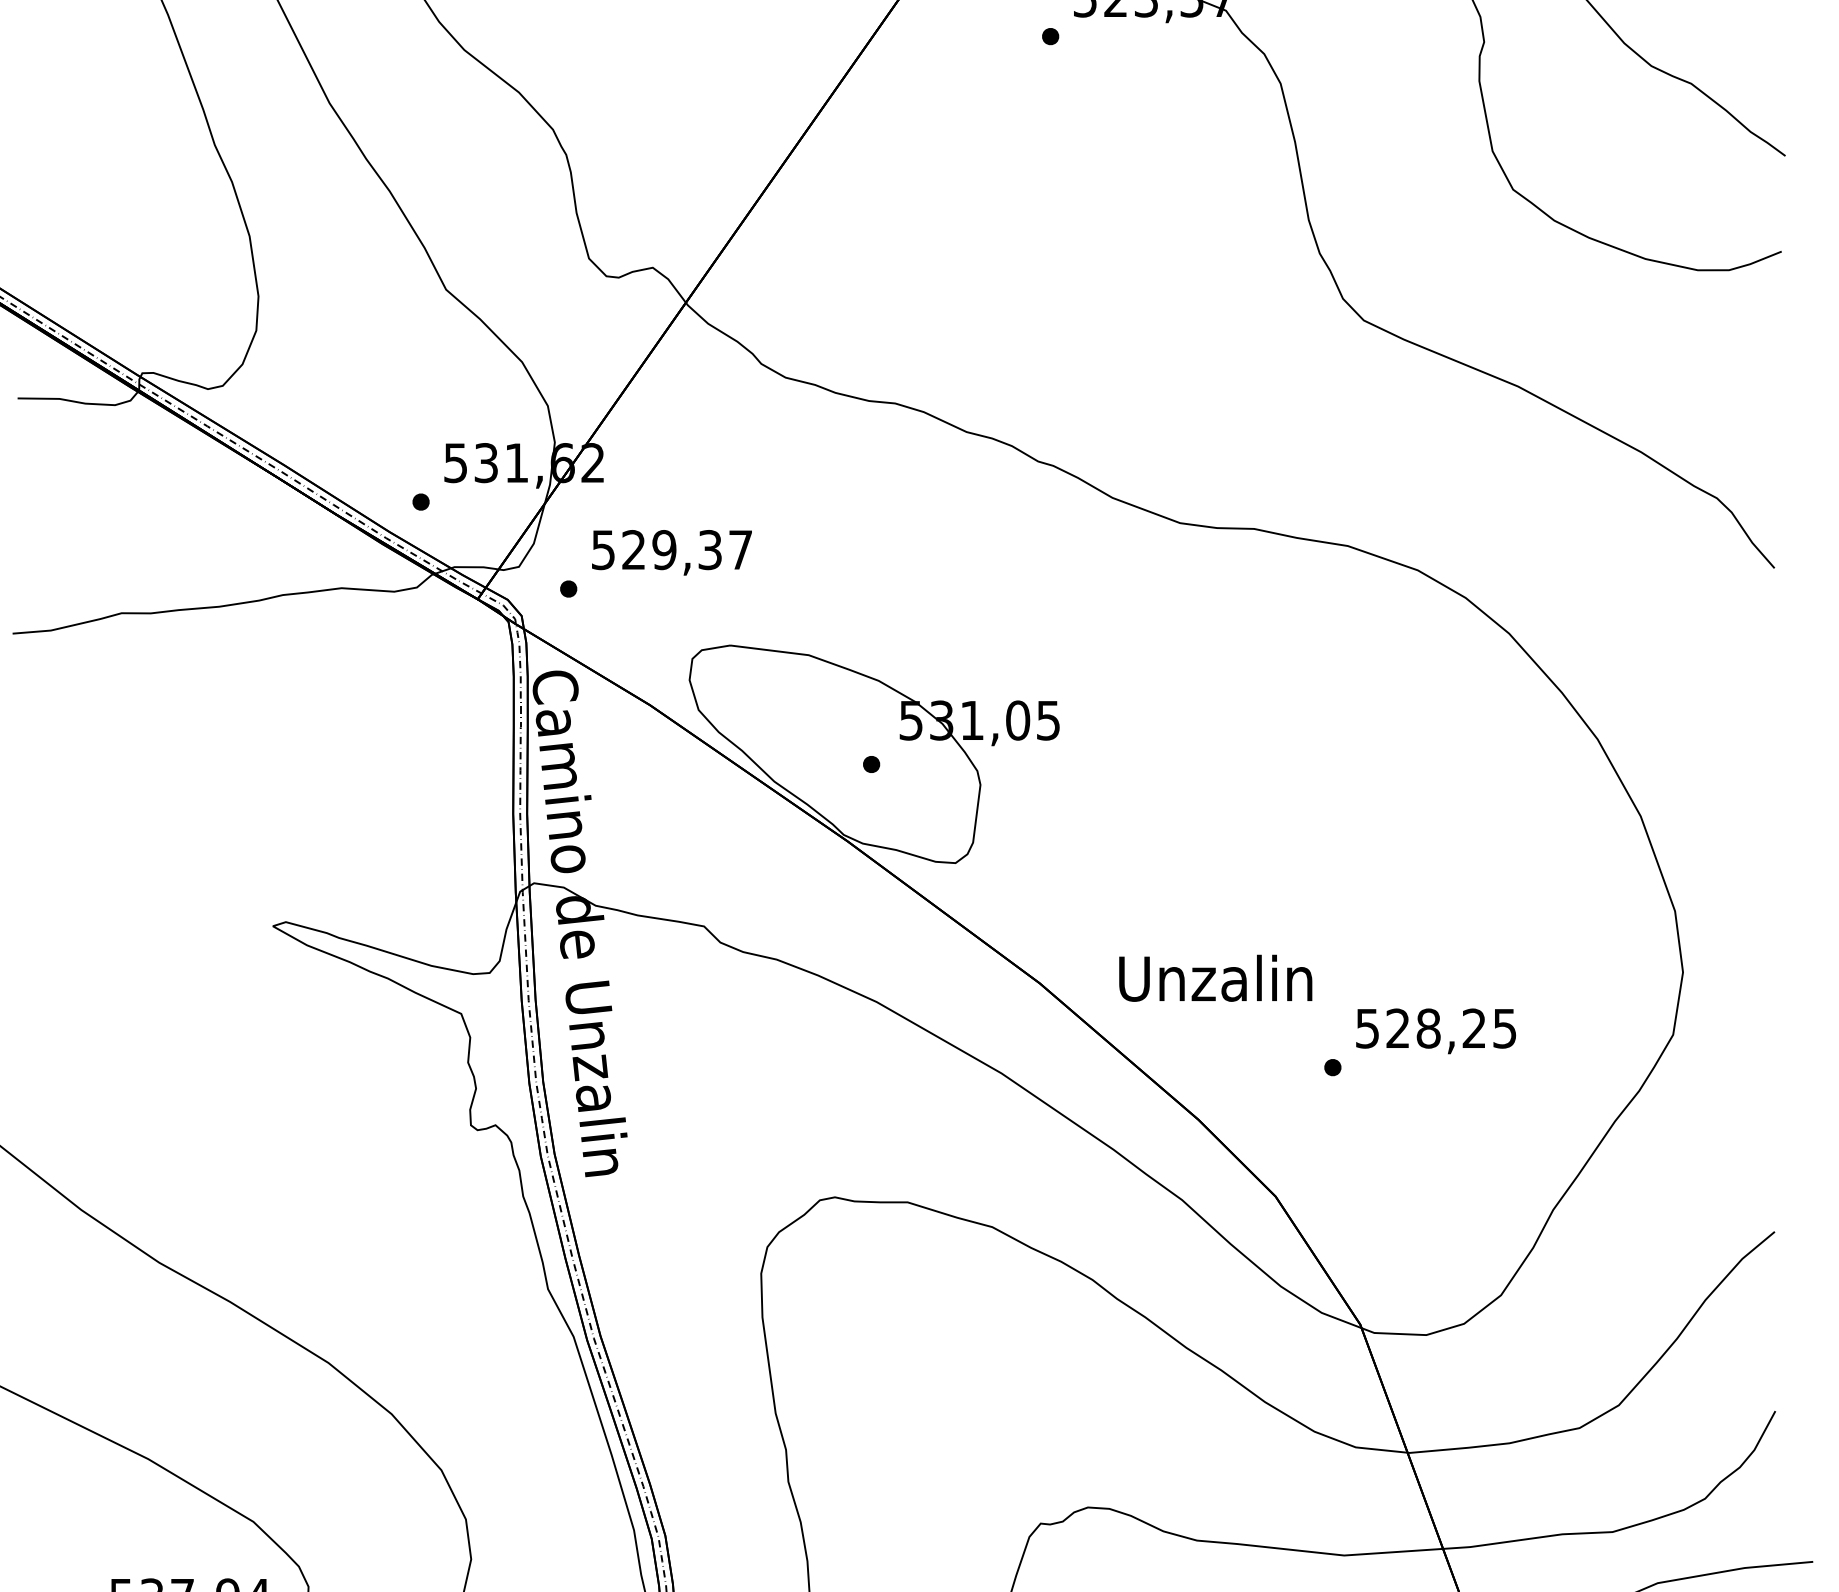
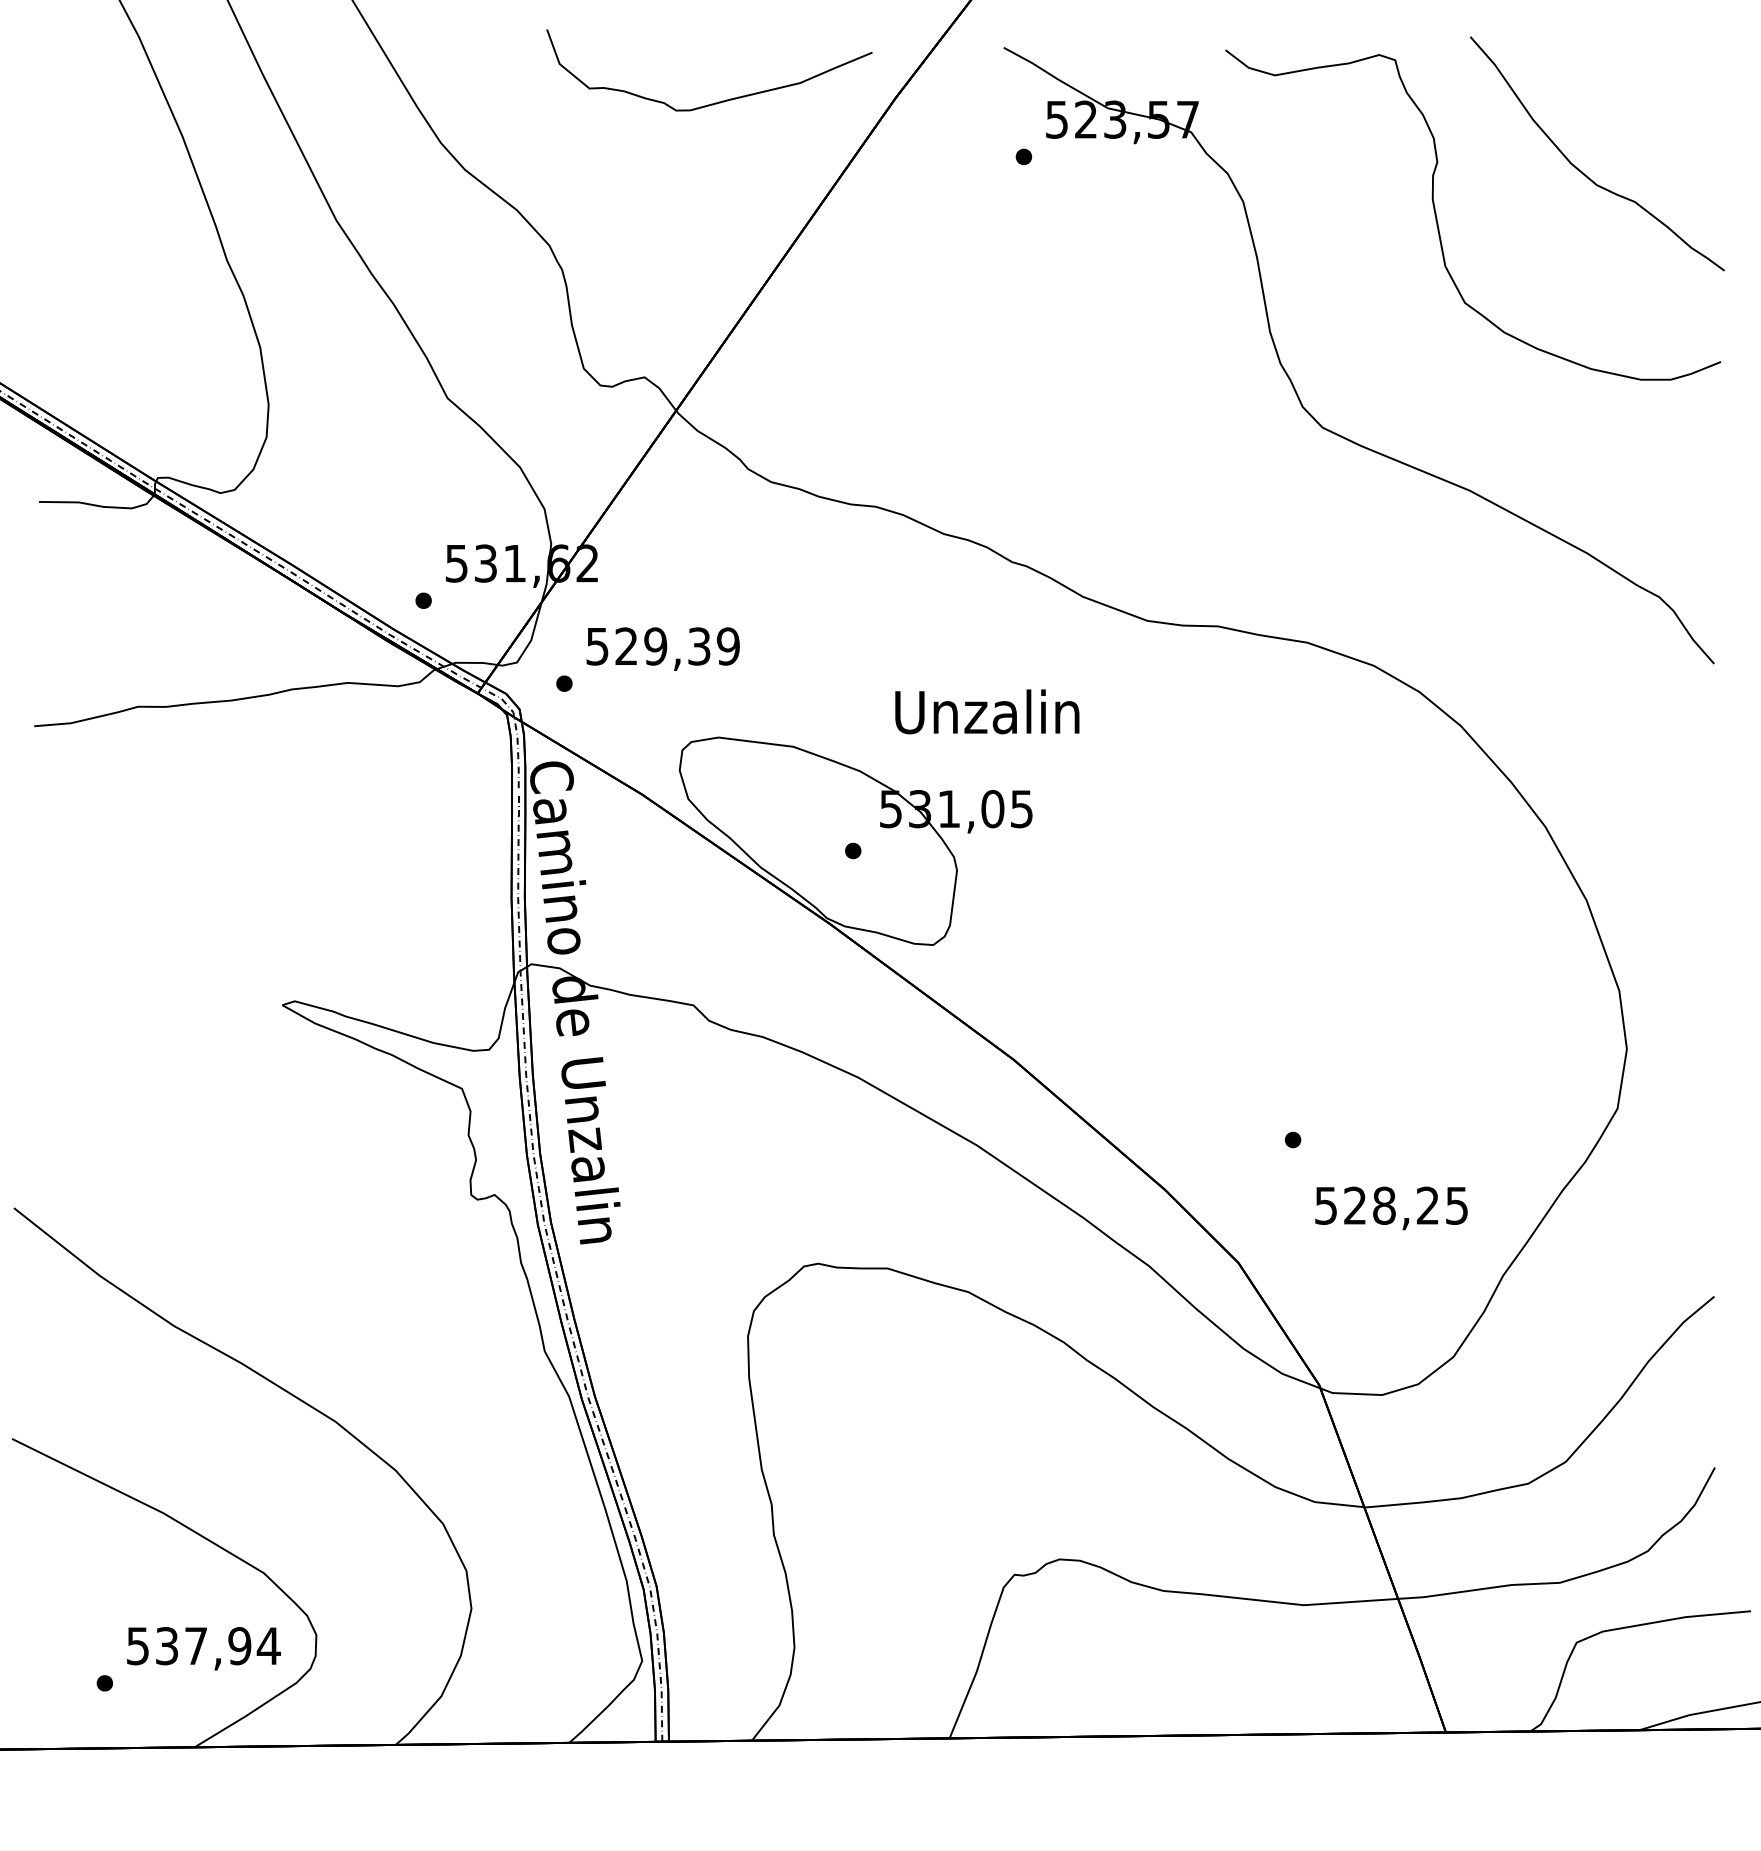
text: (740, 550) -> (728, 646), 529,37 -> 529,39
text: (1215, 977) -> (987, 711), moved
text: (1436, 1031) -> (1391, 1208), moved

